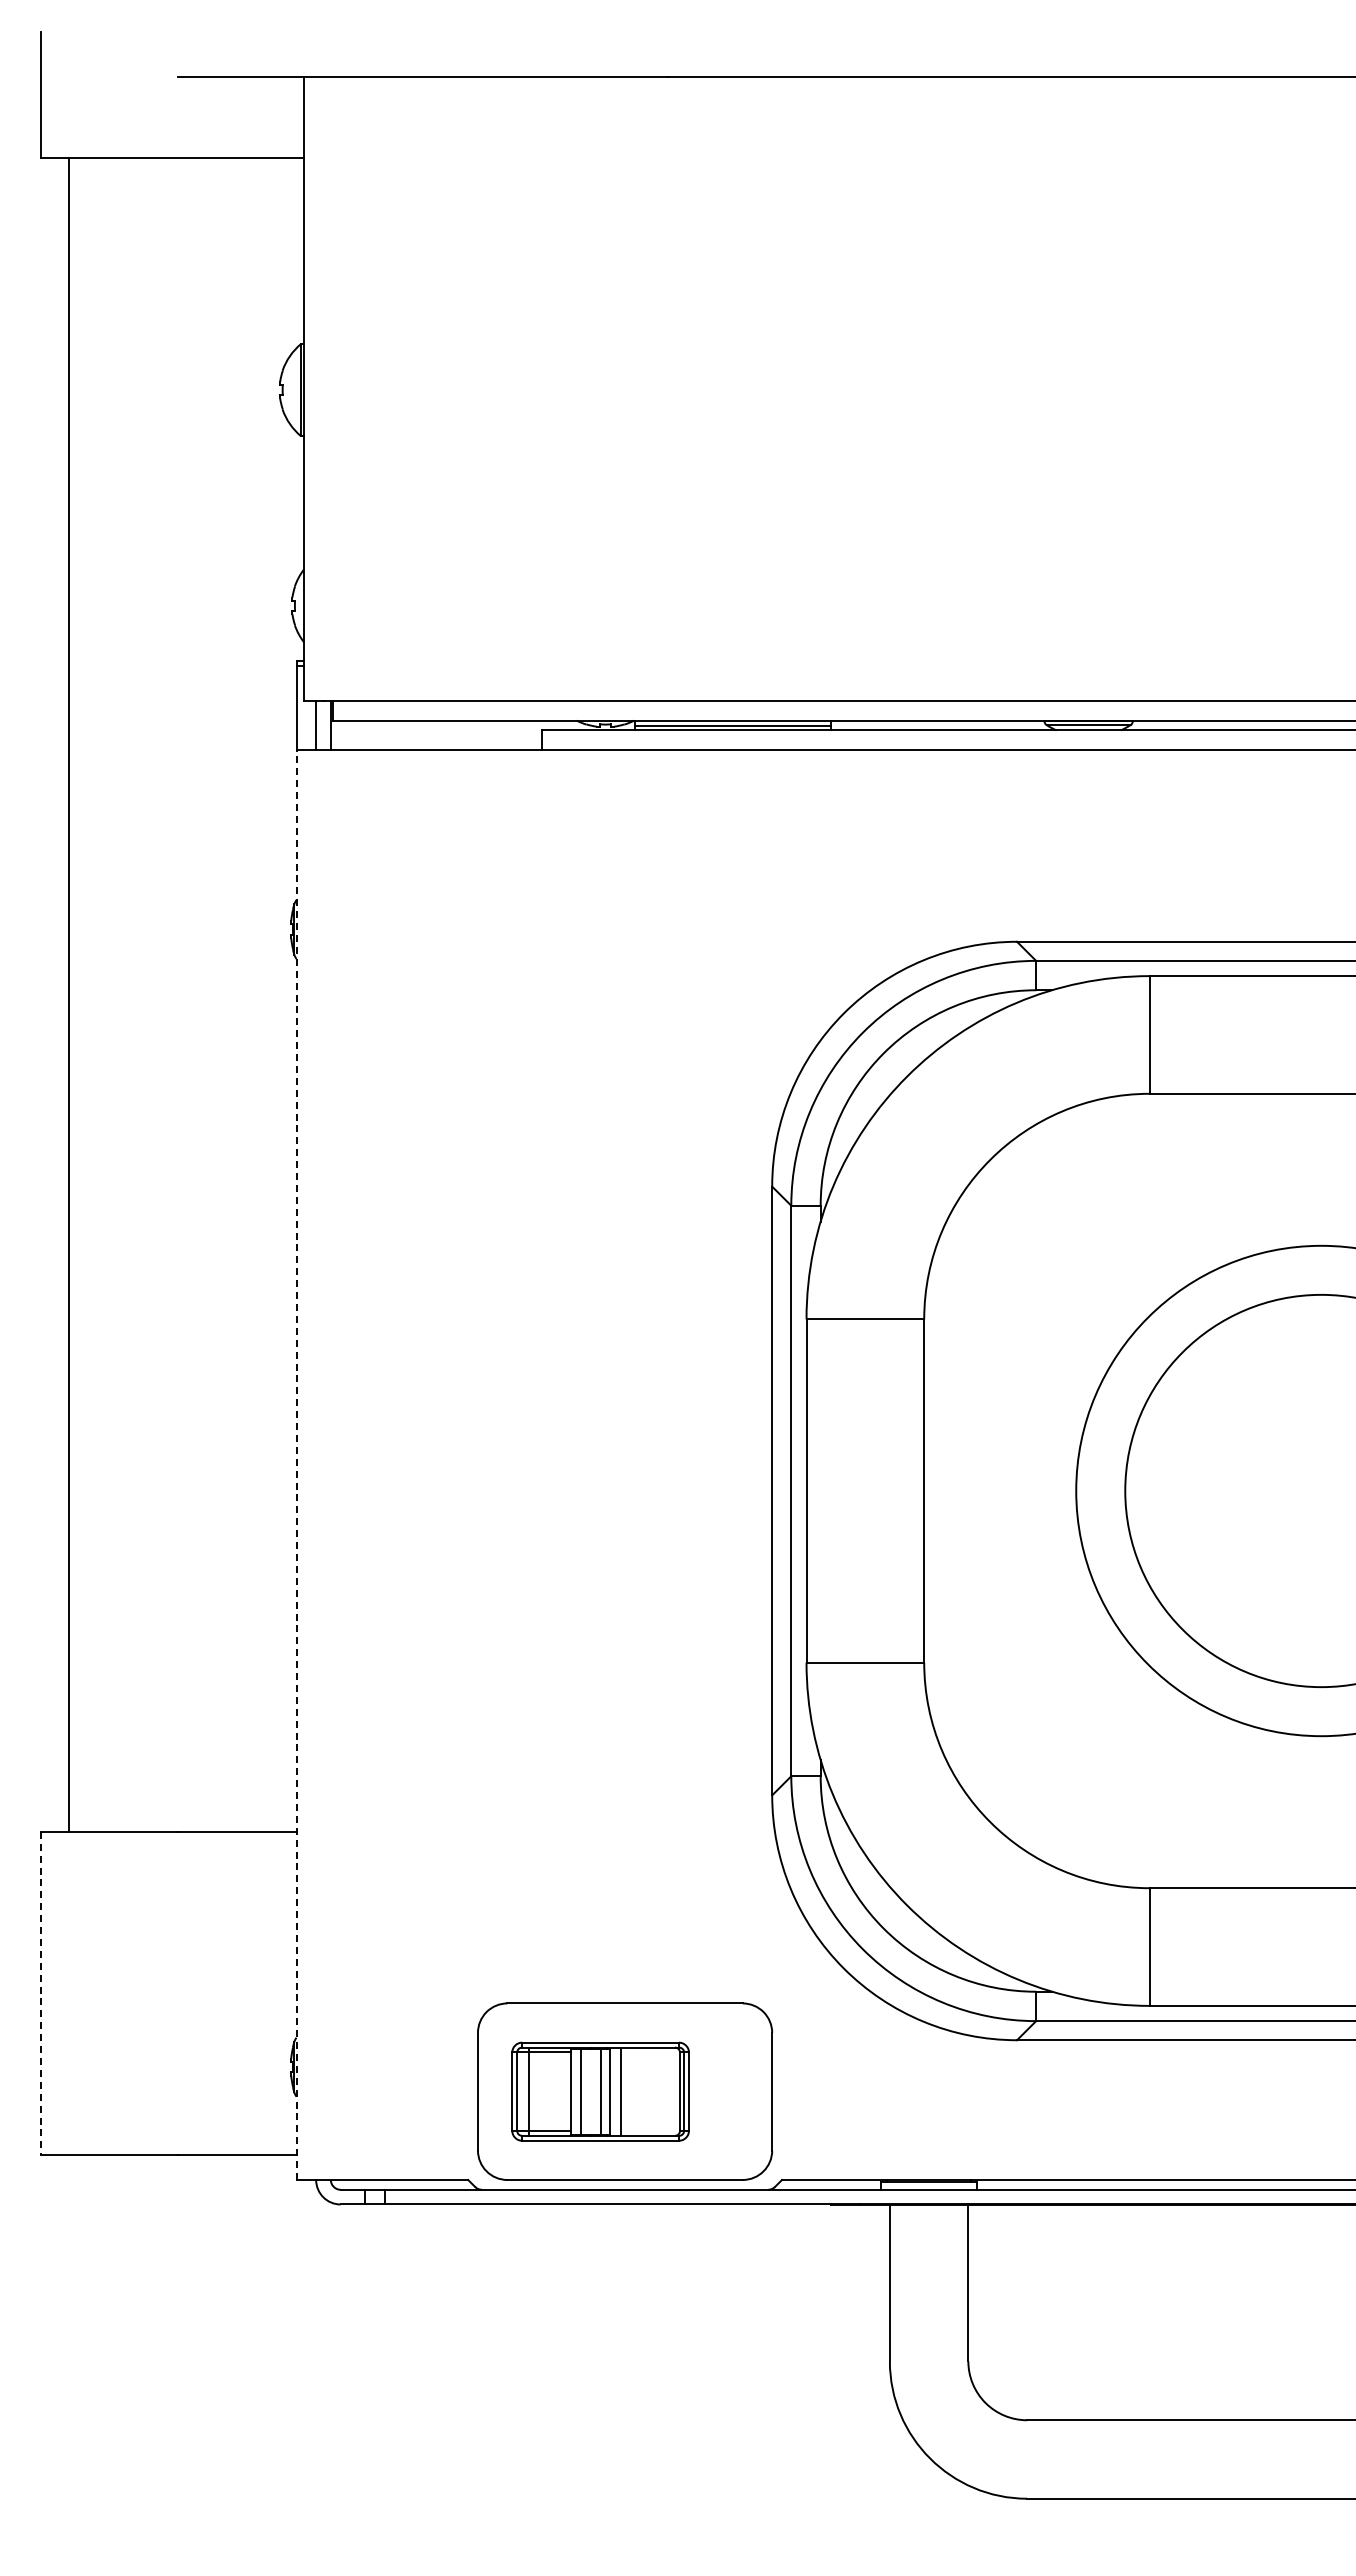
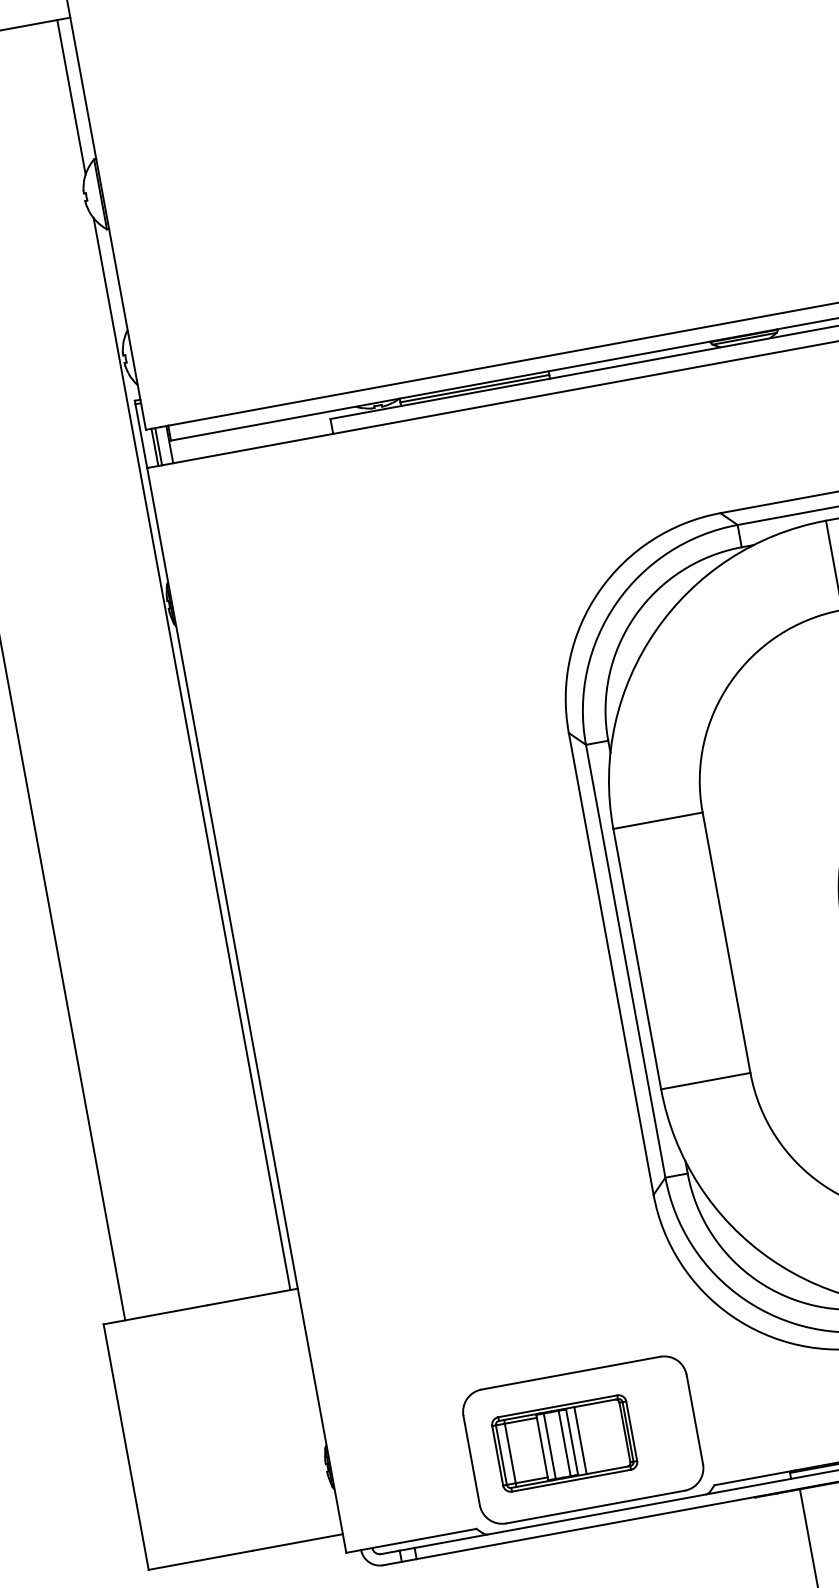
line: (286, 259) -> (71, 97), added
line: (311, 725) -> (155, 447), added
line: (286, 1124) -> (191, 753), added
line: (296, 1465) -> (246, 1010), dashed -> solid
line: (40, 1993) -> (126, 1447), dashed -> solid

